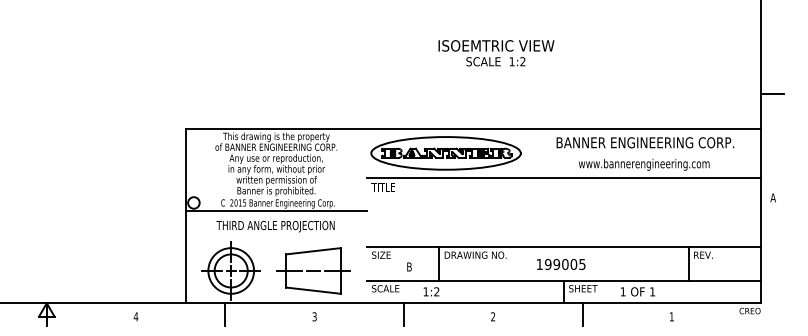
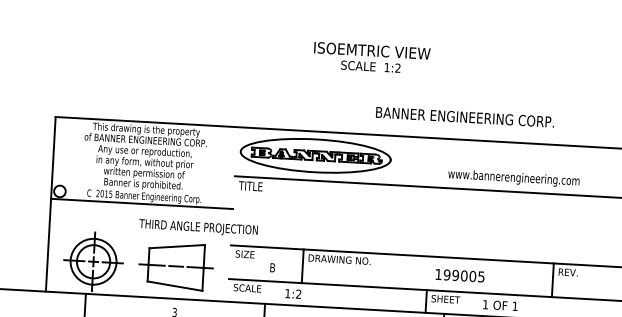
text: (645, 142) -> (465, 117), moved
text: (275, 226) -> (198, 227), moved
text: (561, 264) -> (460, 275), moved

